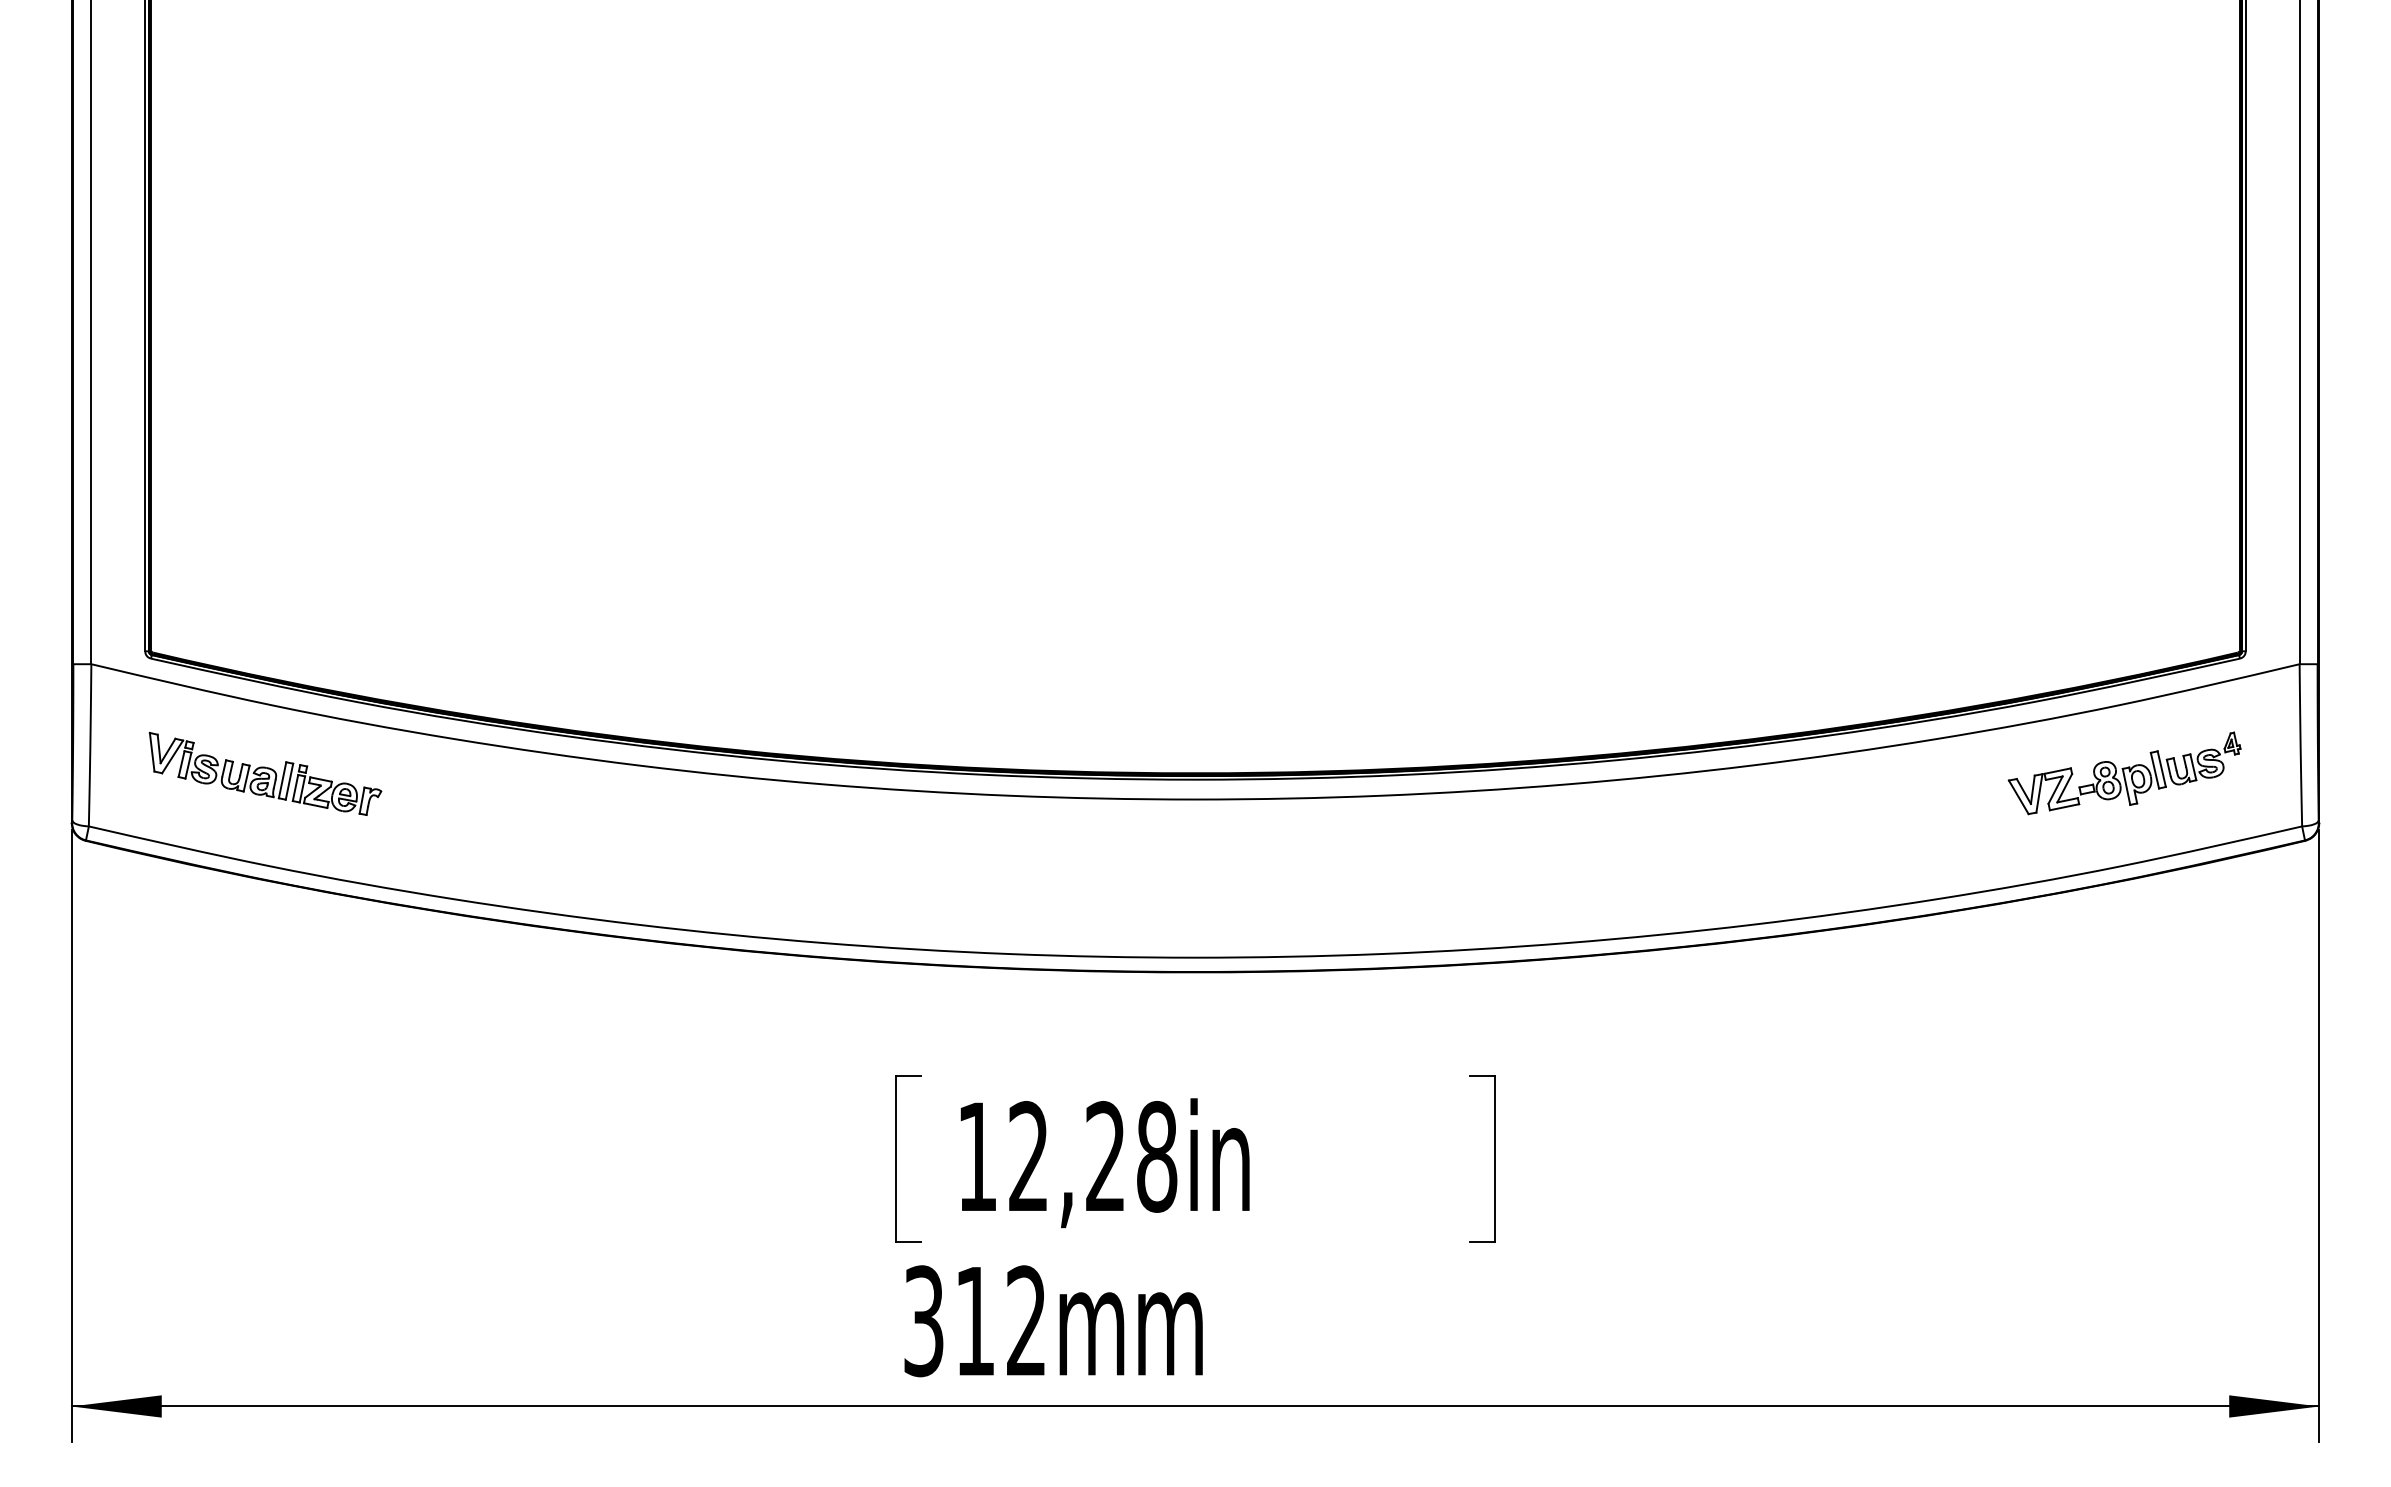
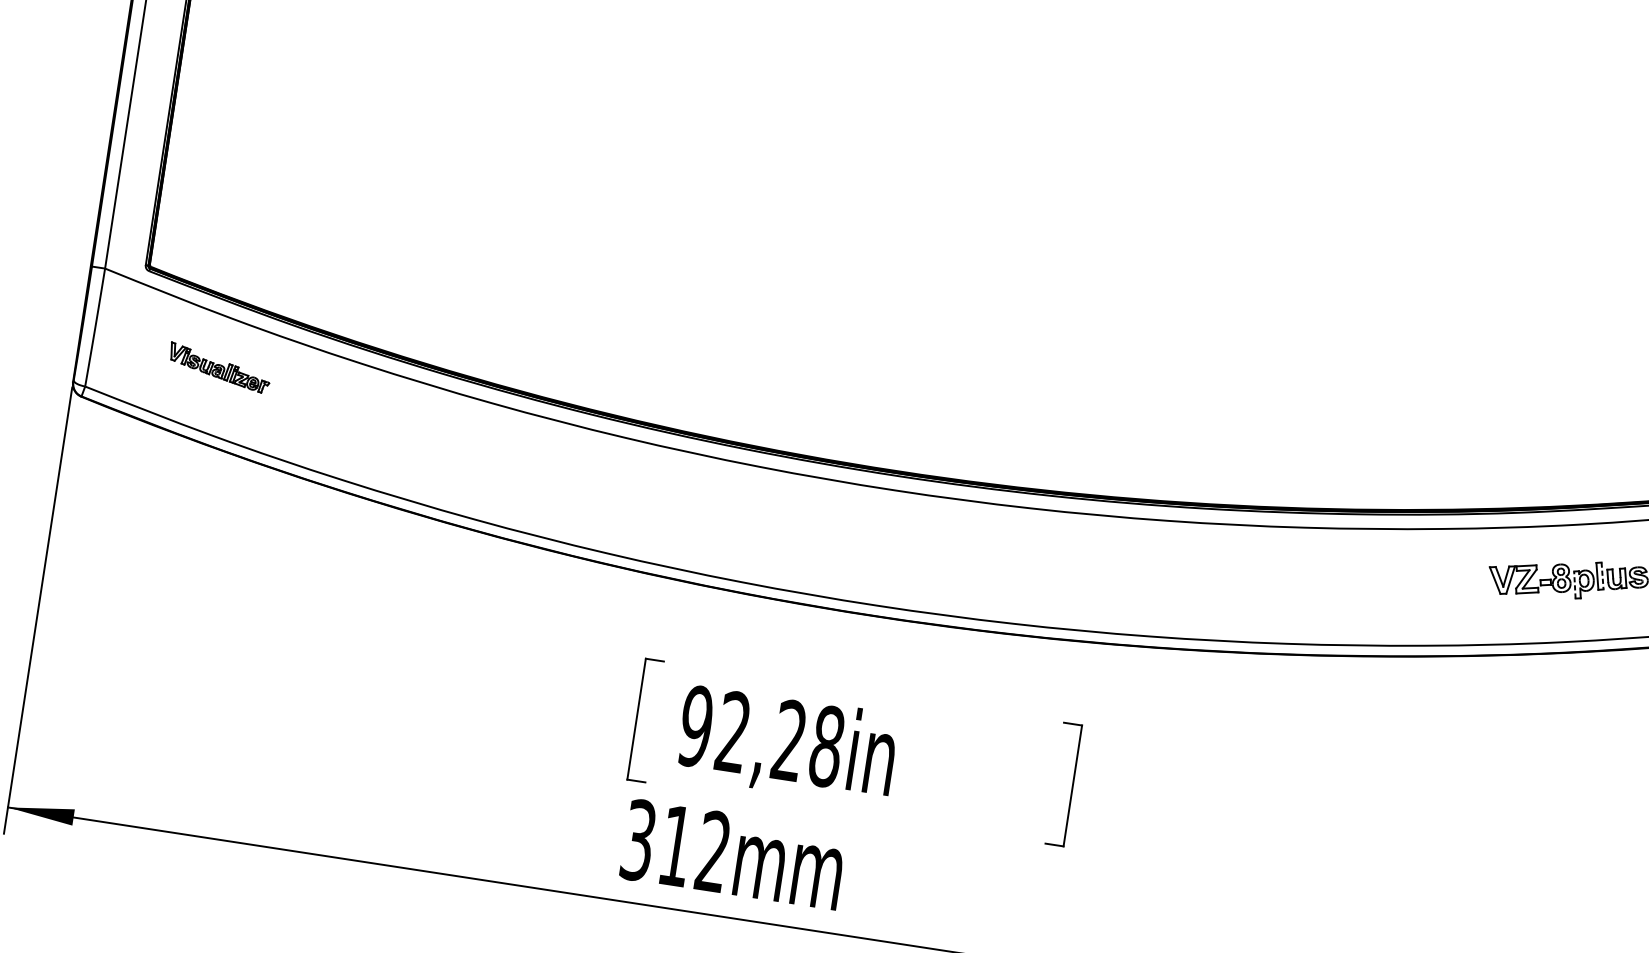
line: (2161, 769) -> (1602, 576), solid -> dashed
part: (265, 773) -> (219, 367), size x0.6
line: (2126, 786) -> (1574, 584), solid -> dashed
text: (977, 1156) -> (696, 726), 12,28in -> 92,28in

